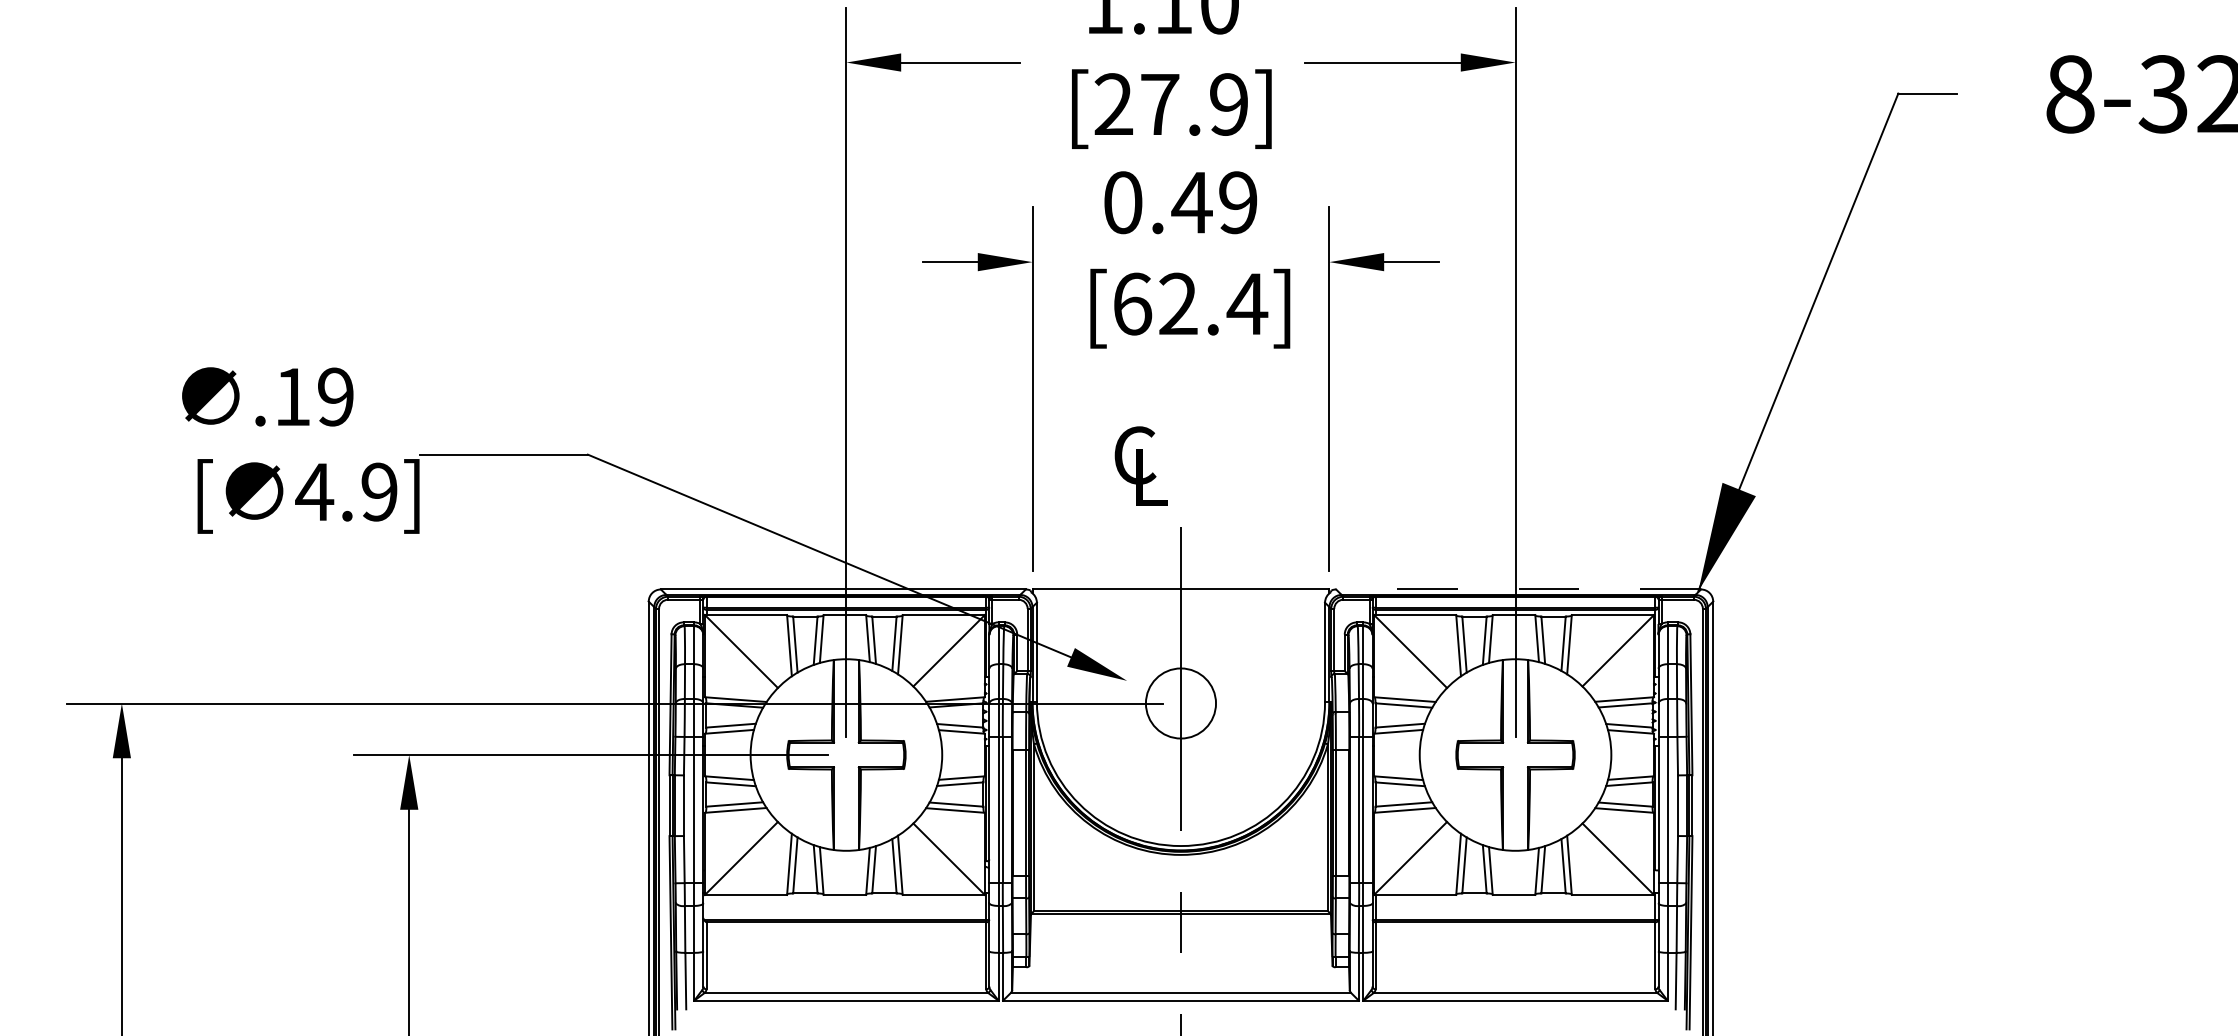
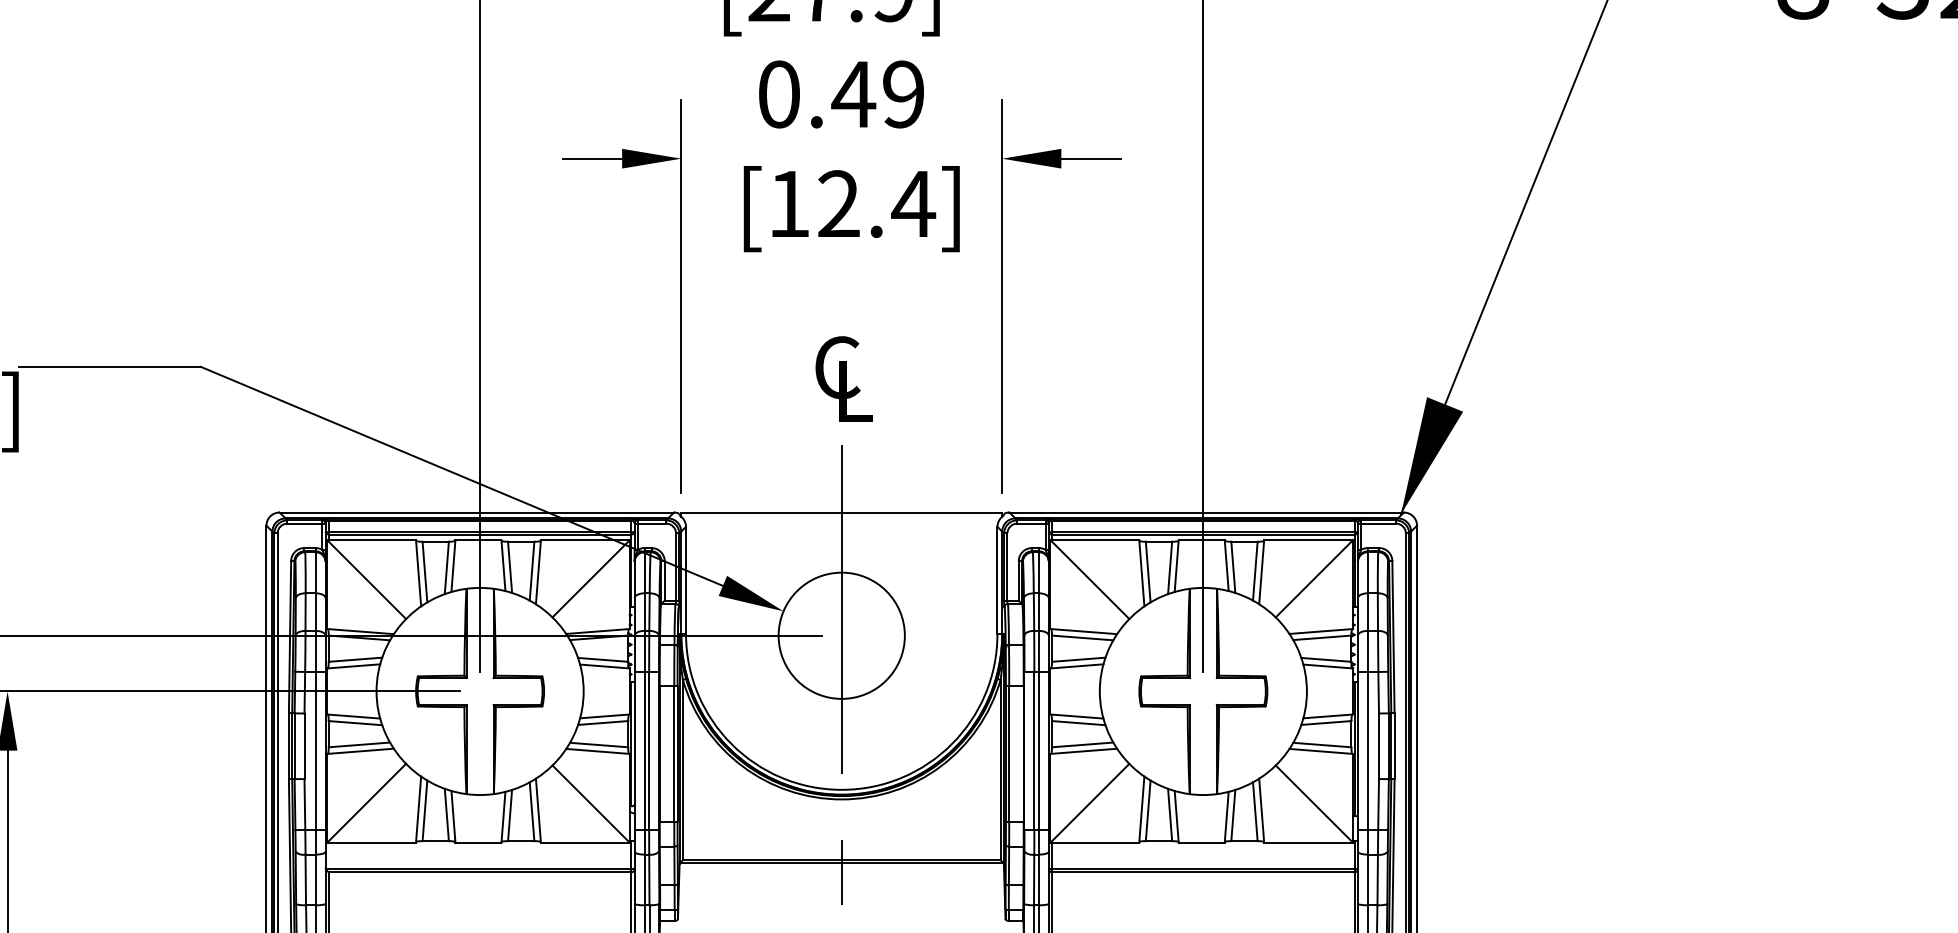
text: (1133, 303) -> (790, 203), [62.4] -> [12.4]
text: (1140, 465) -> (843, 378), moved
line: (1518, 589) -> (1206, 512), dashed -> solid
circle: (1180, 703) -> (841, 635), size x1.67

